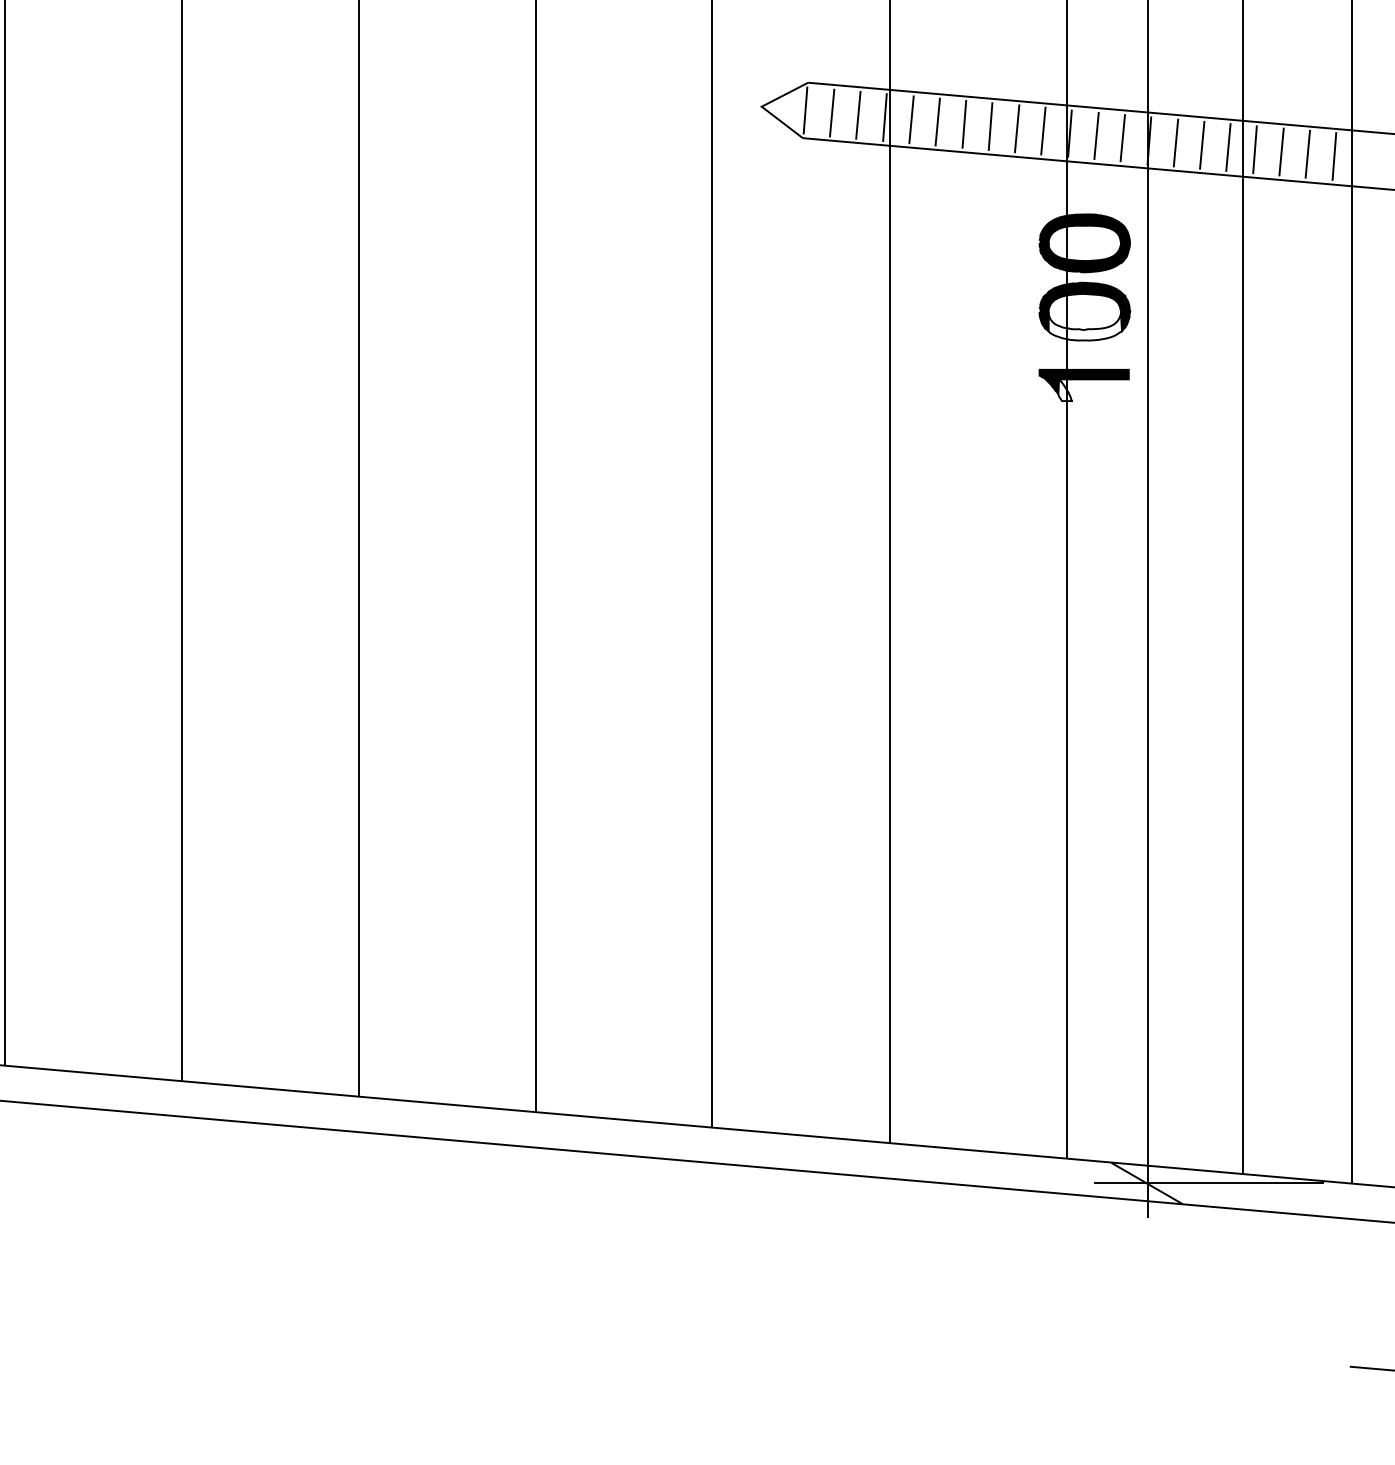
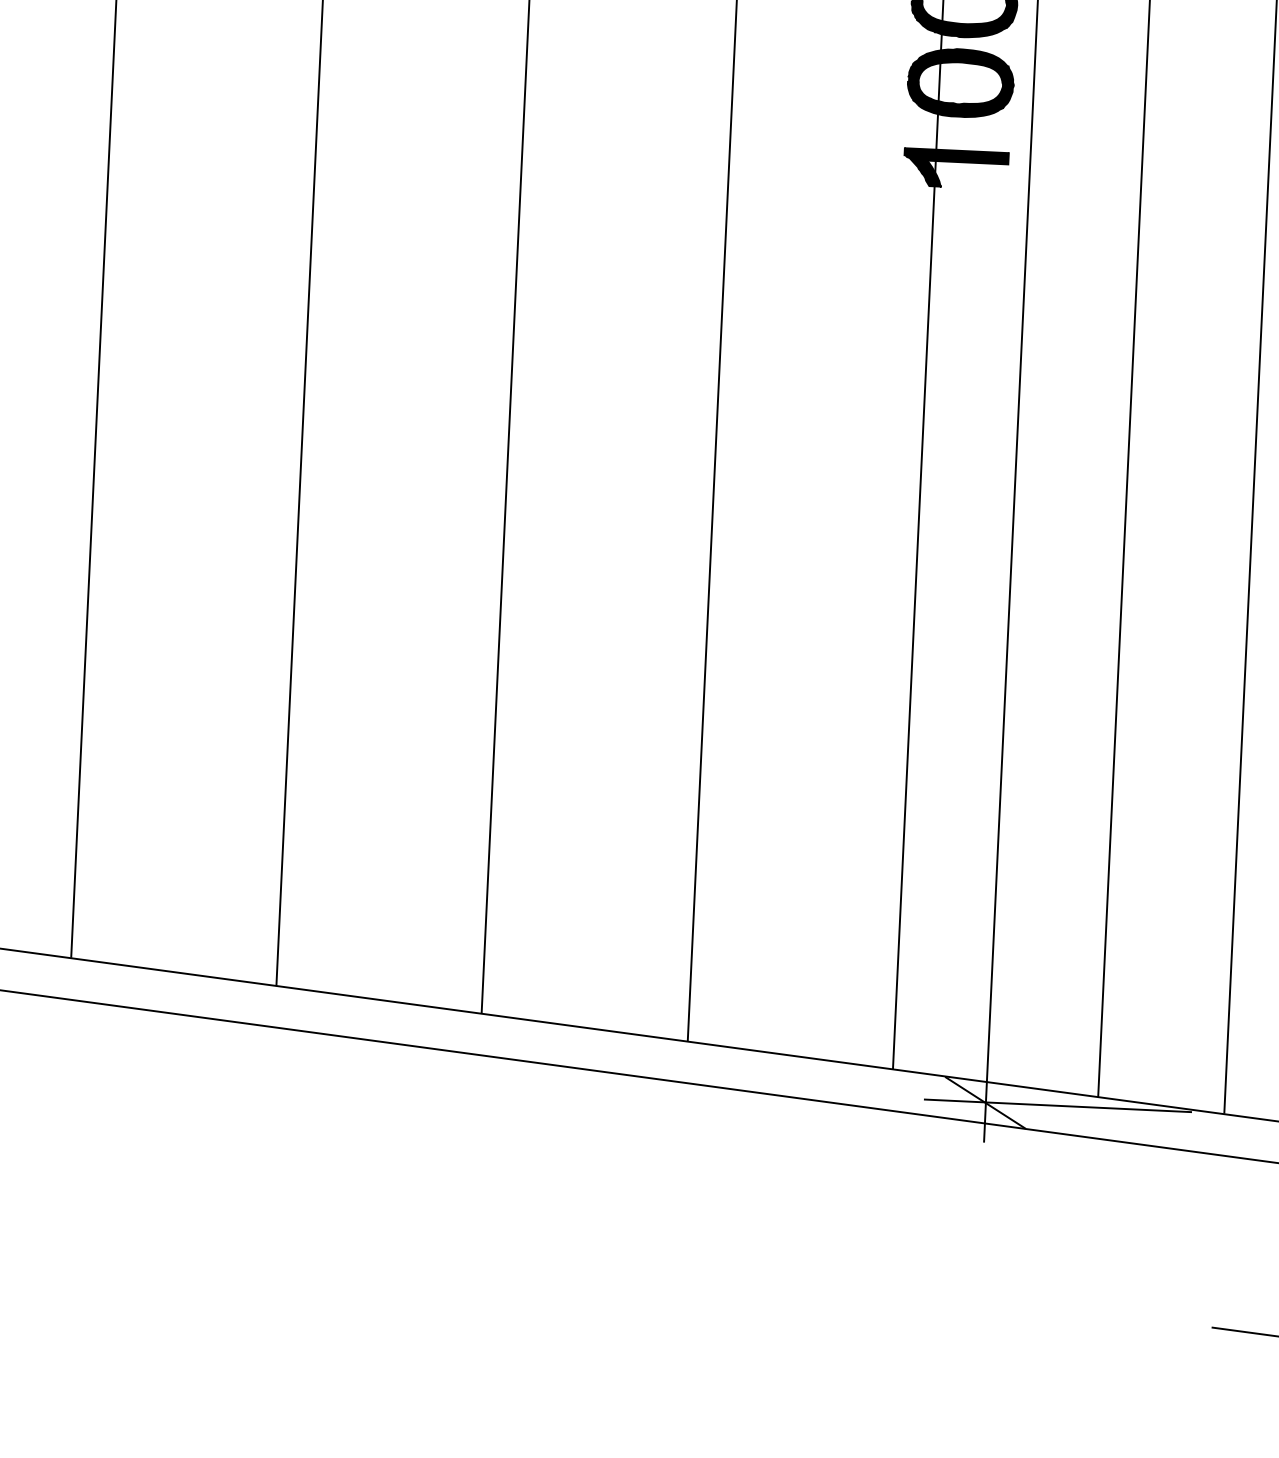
fill: (1085, 325) -> (960, 99), added
fill: (1065, 390) -> (933, 173), added

